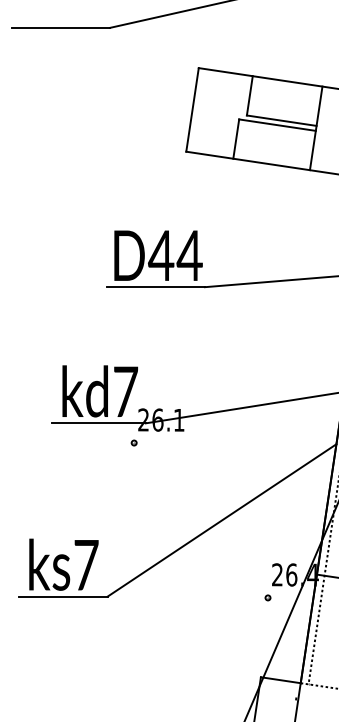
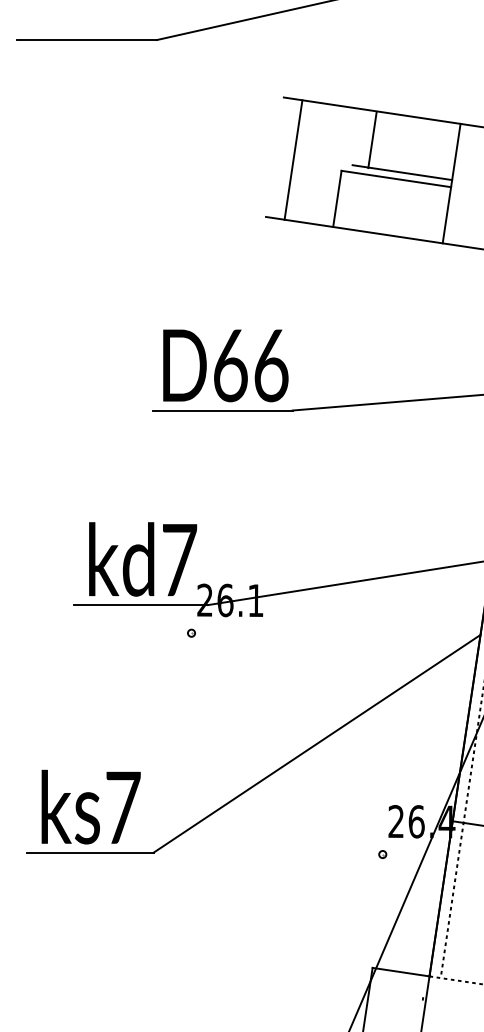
line: (249, 95) -> (372, 139), moved
line: (192, 109) -> (293, 159), moved
text: (174, 255) -> (249, 365), D44 -> D66

